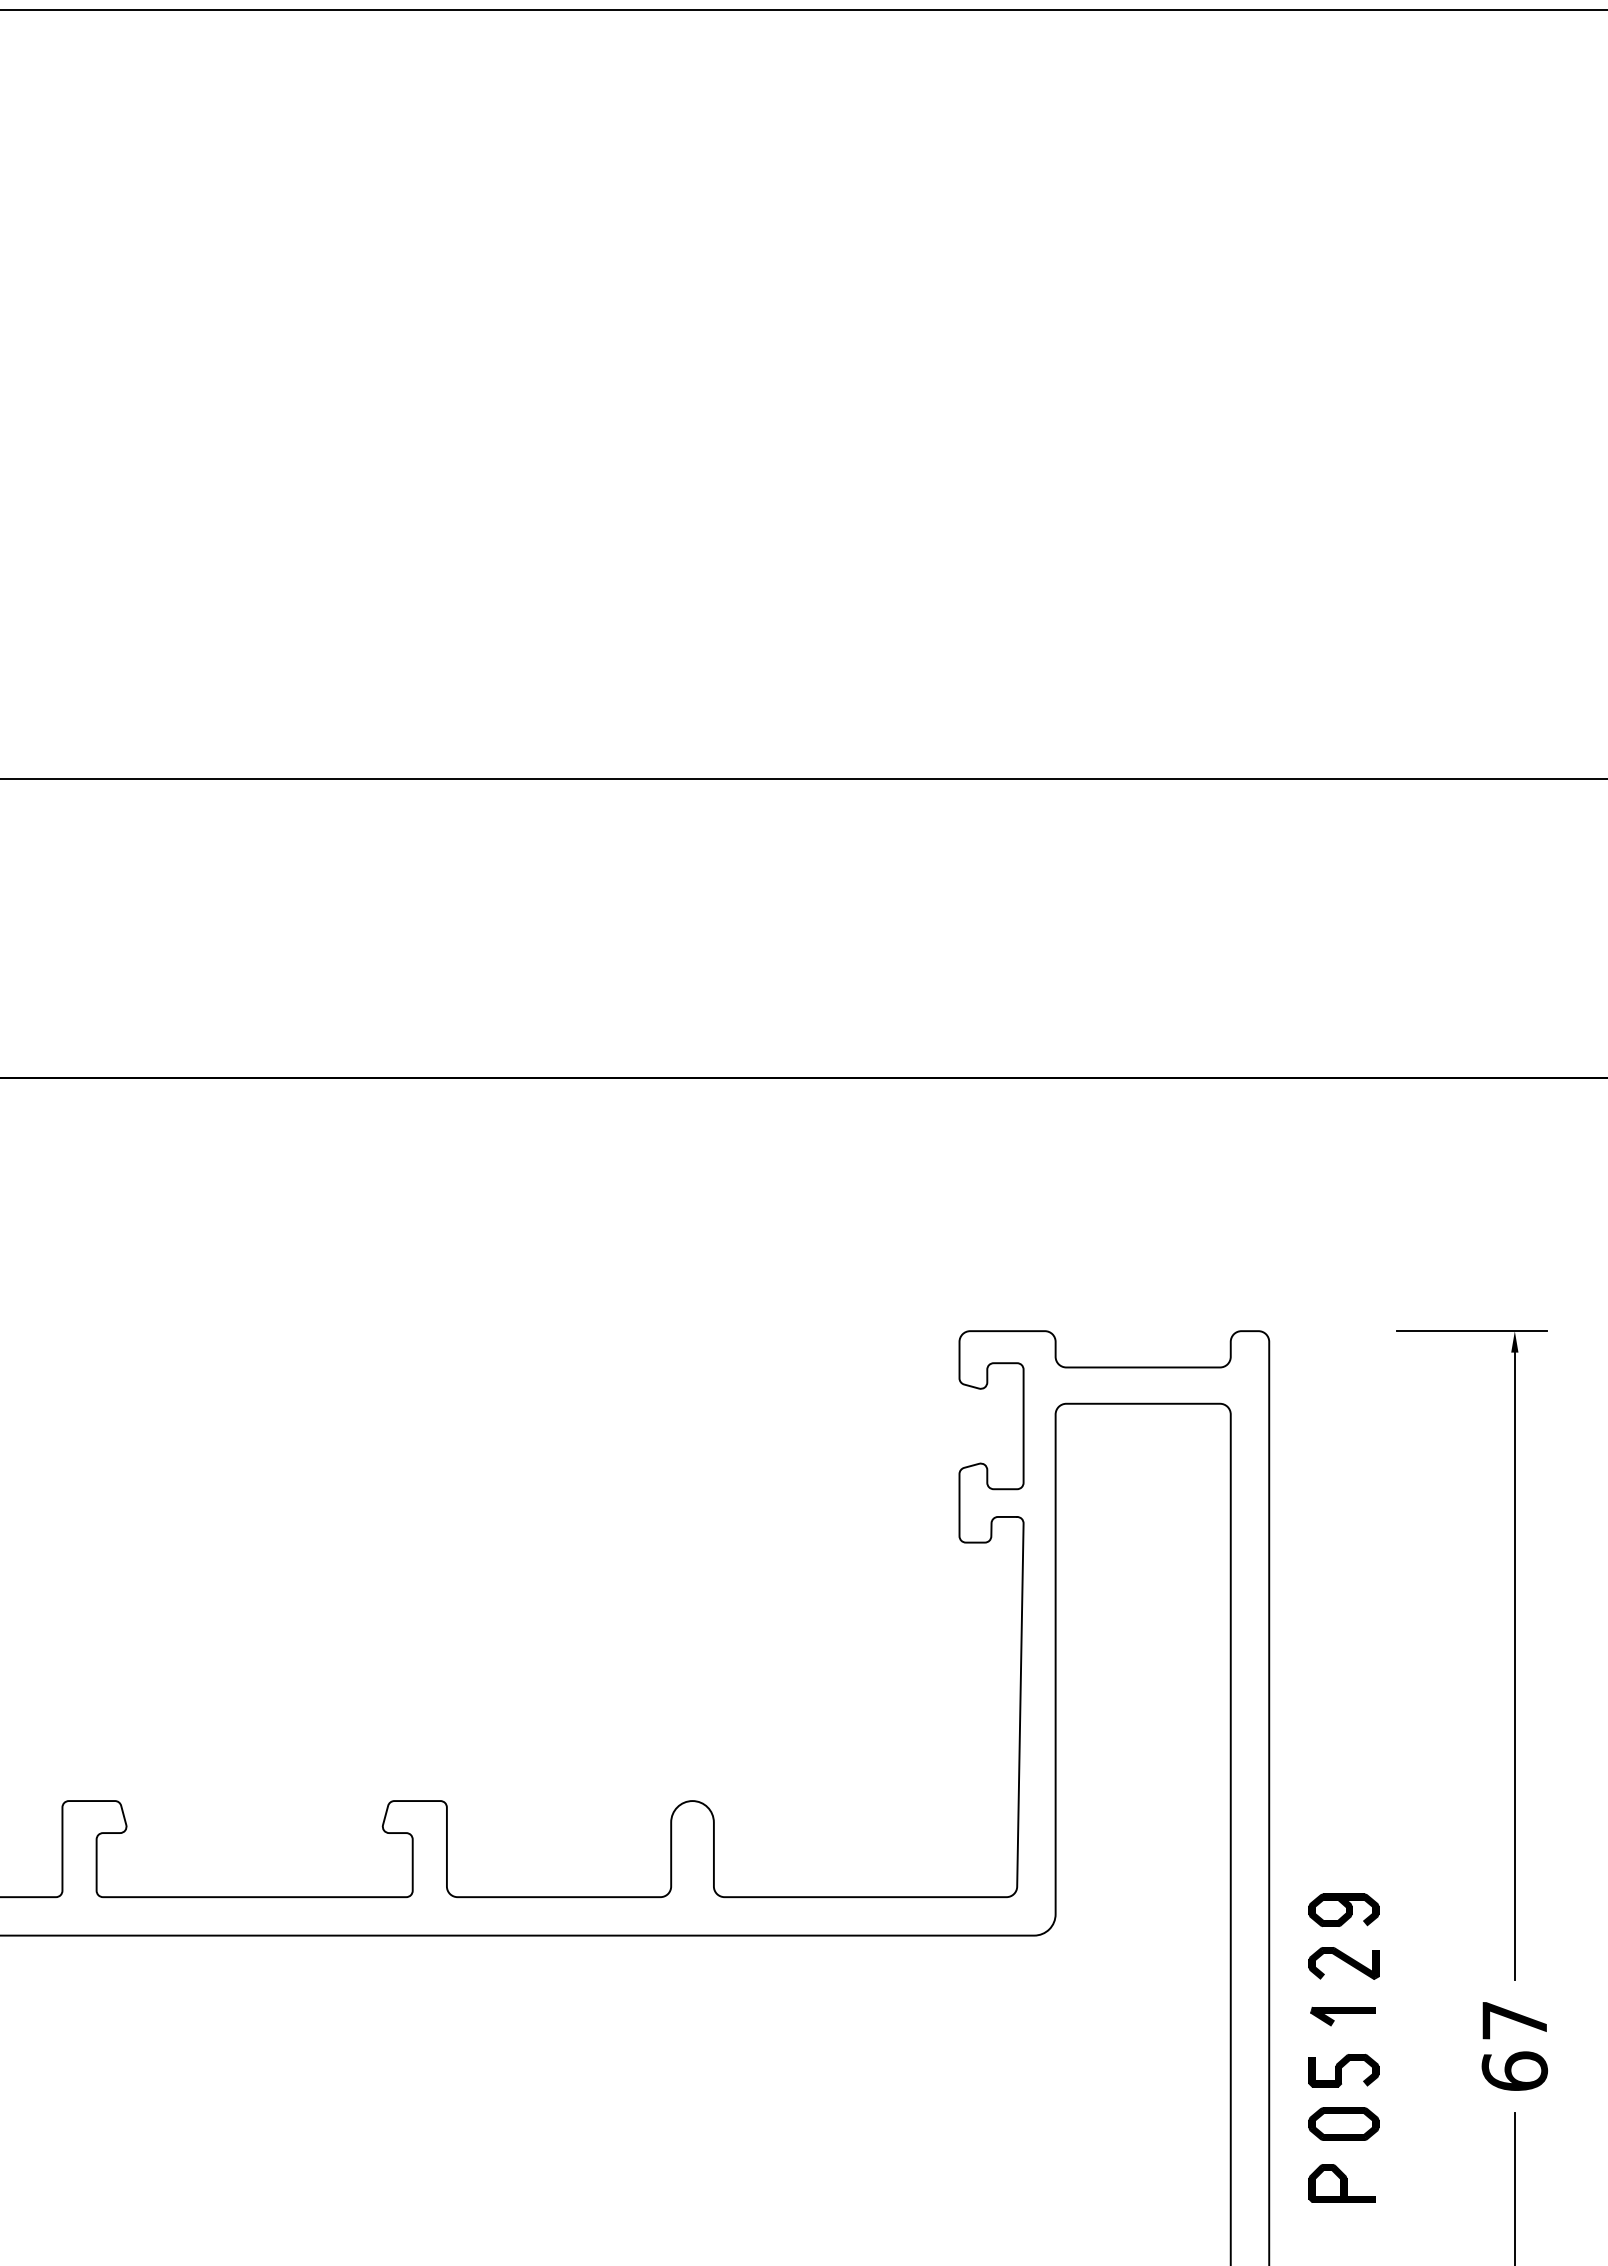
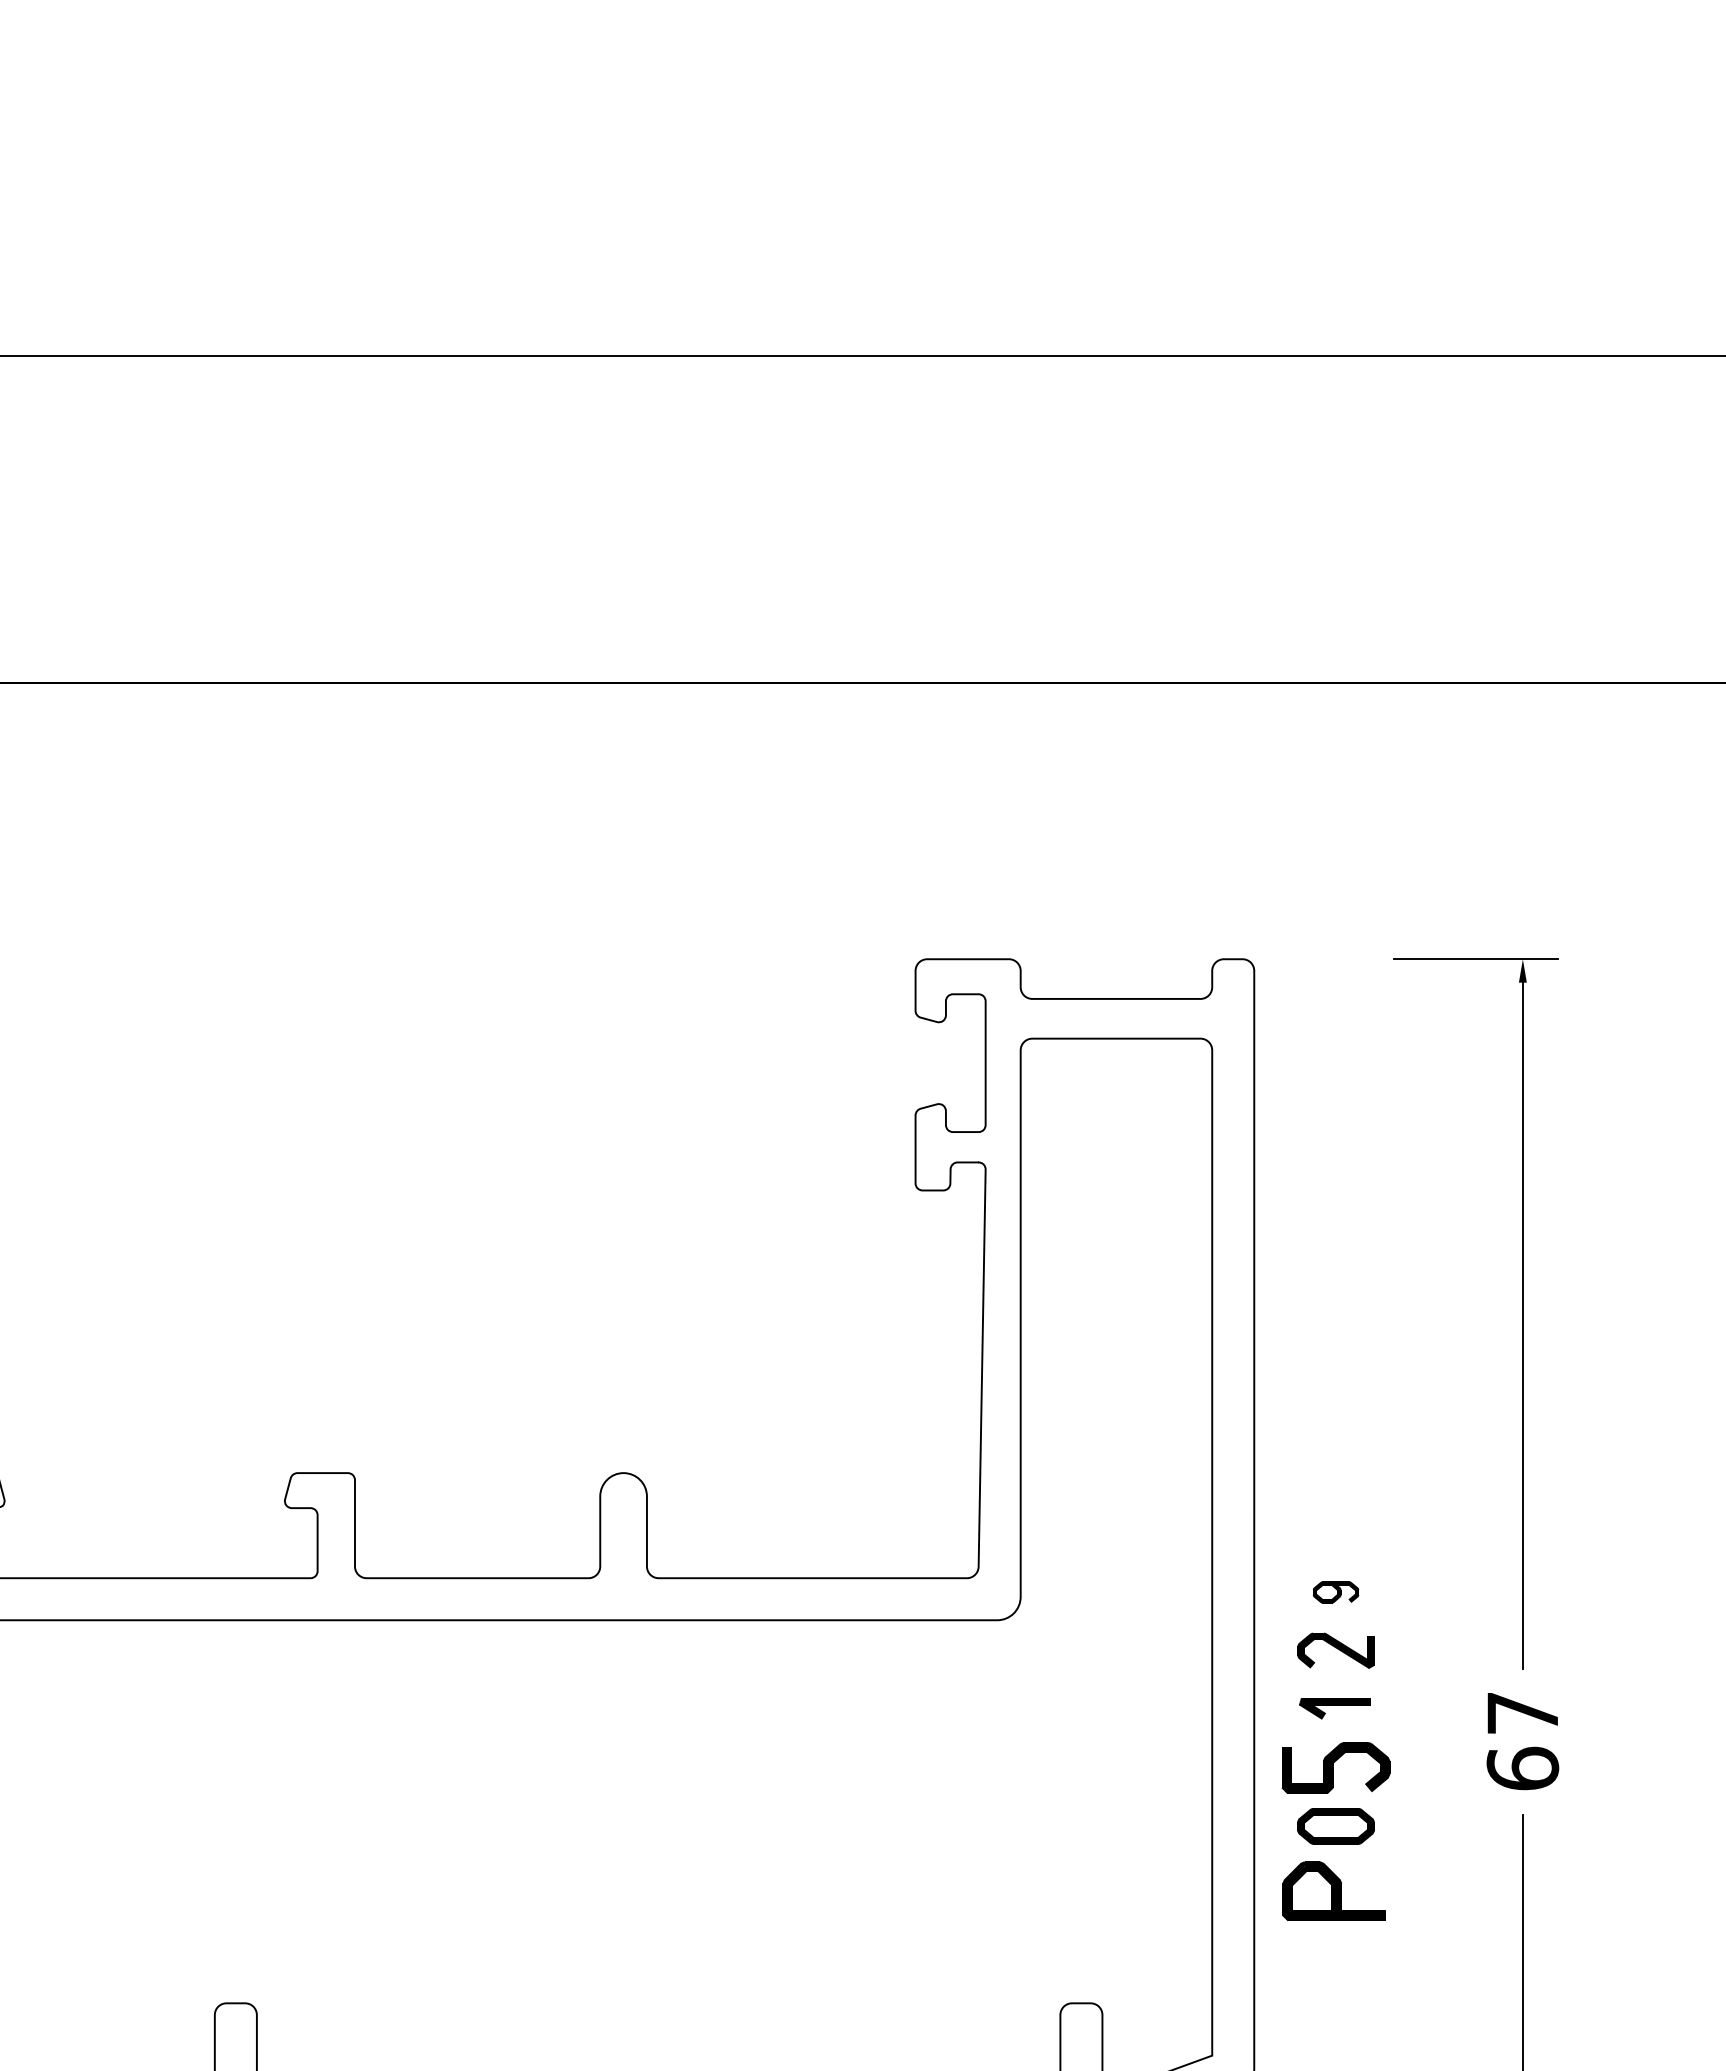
part: (1343, 1909) -> (1335, 1591), size x0.6
part: (1343, 2070) -> (1335, 1767), size x1.4
part: (1341, 2183) -> (1333, 1891), size x1.4

